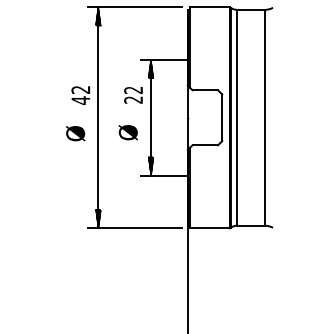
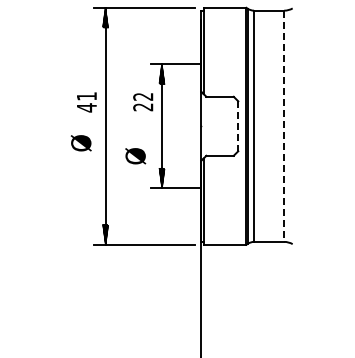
text: (80, 89) -> (86, 96), 42 -> 41
line: (222, 117) -> (238, 126), solid -> dashed
line: (265, 117) -> (284, 126), solid -> dashed
text: (128, 132) -> (135, 156), moved

